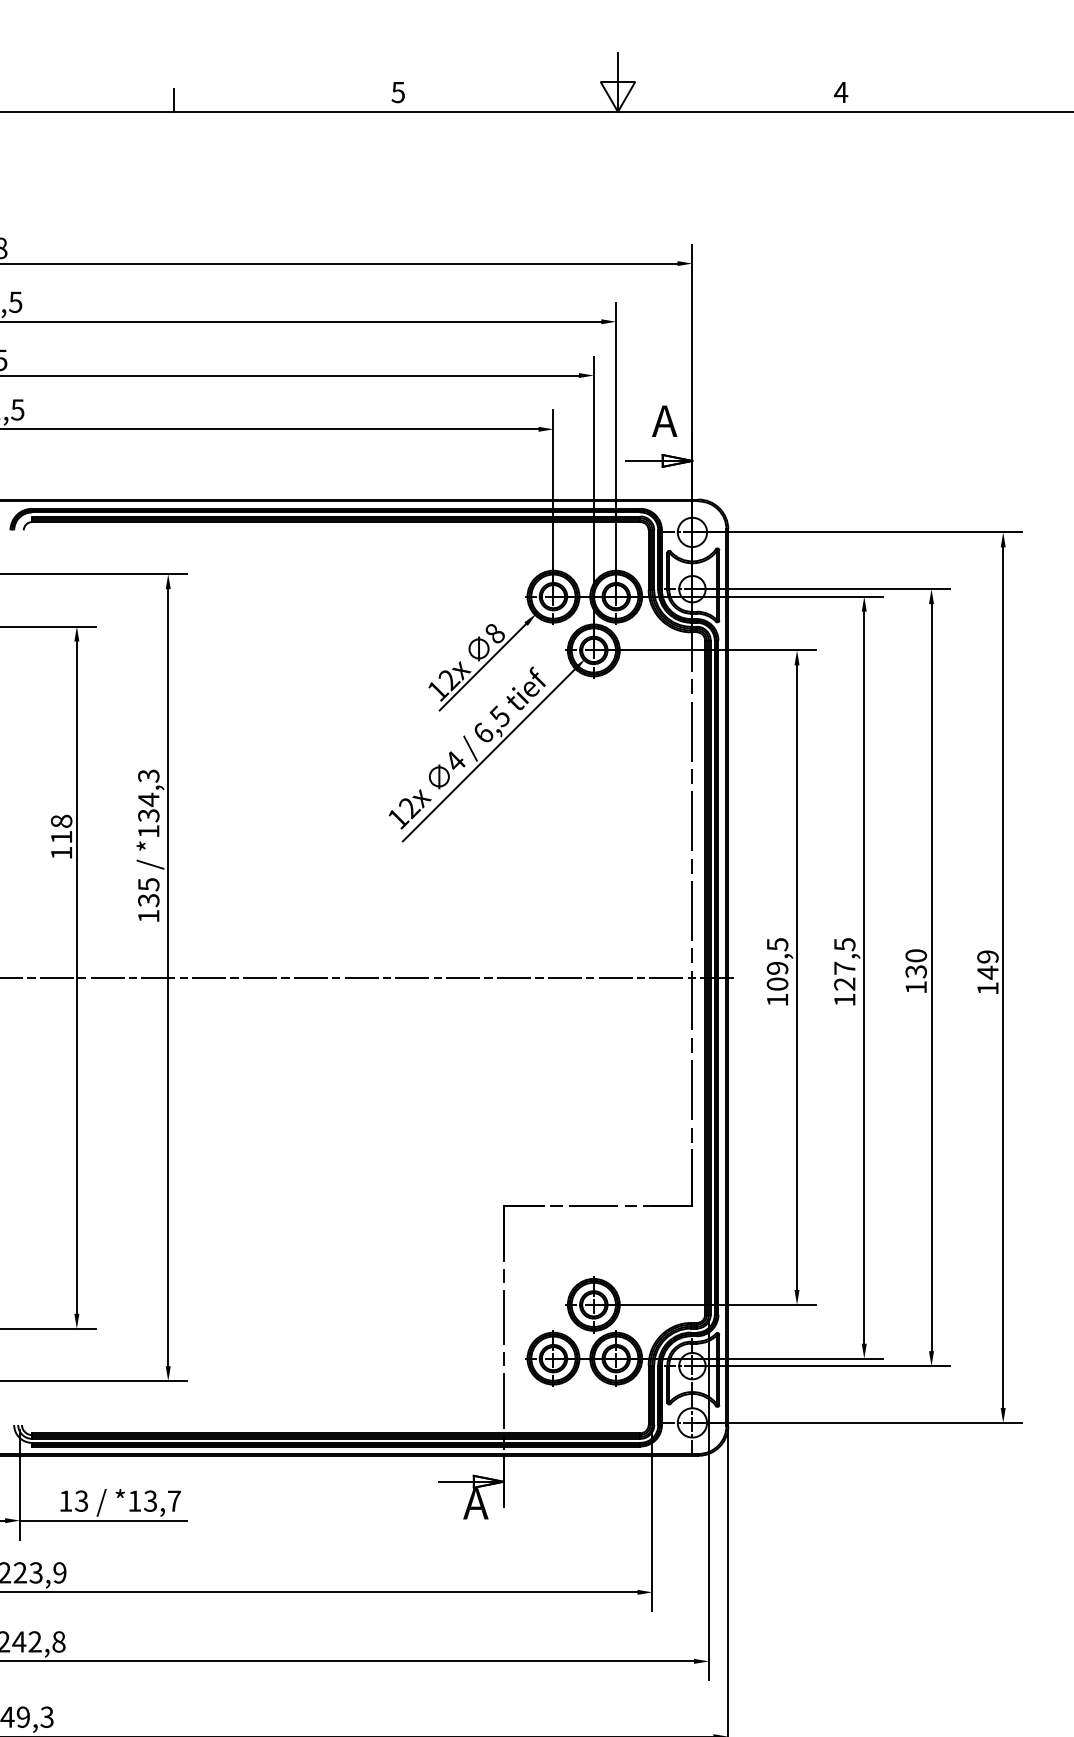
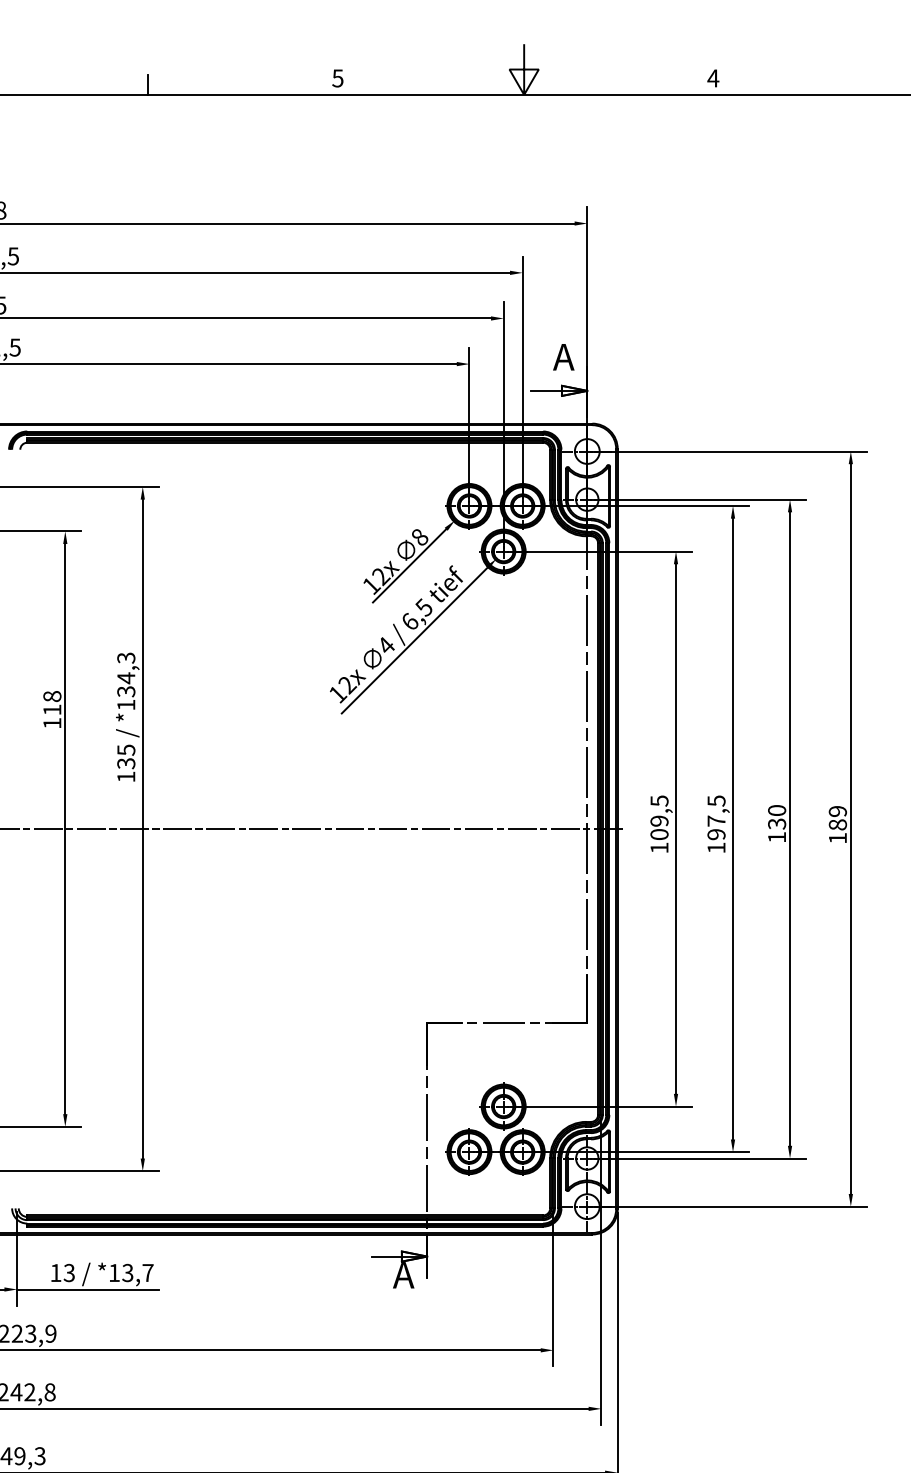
text: (987, 972) -> (837, 824), 149 -> 189
text: (844, 983) -> (716, 834), 127,5 -> 197,5

